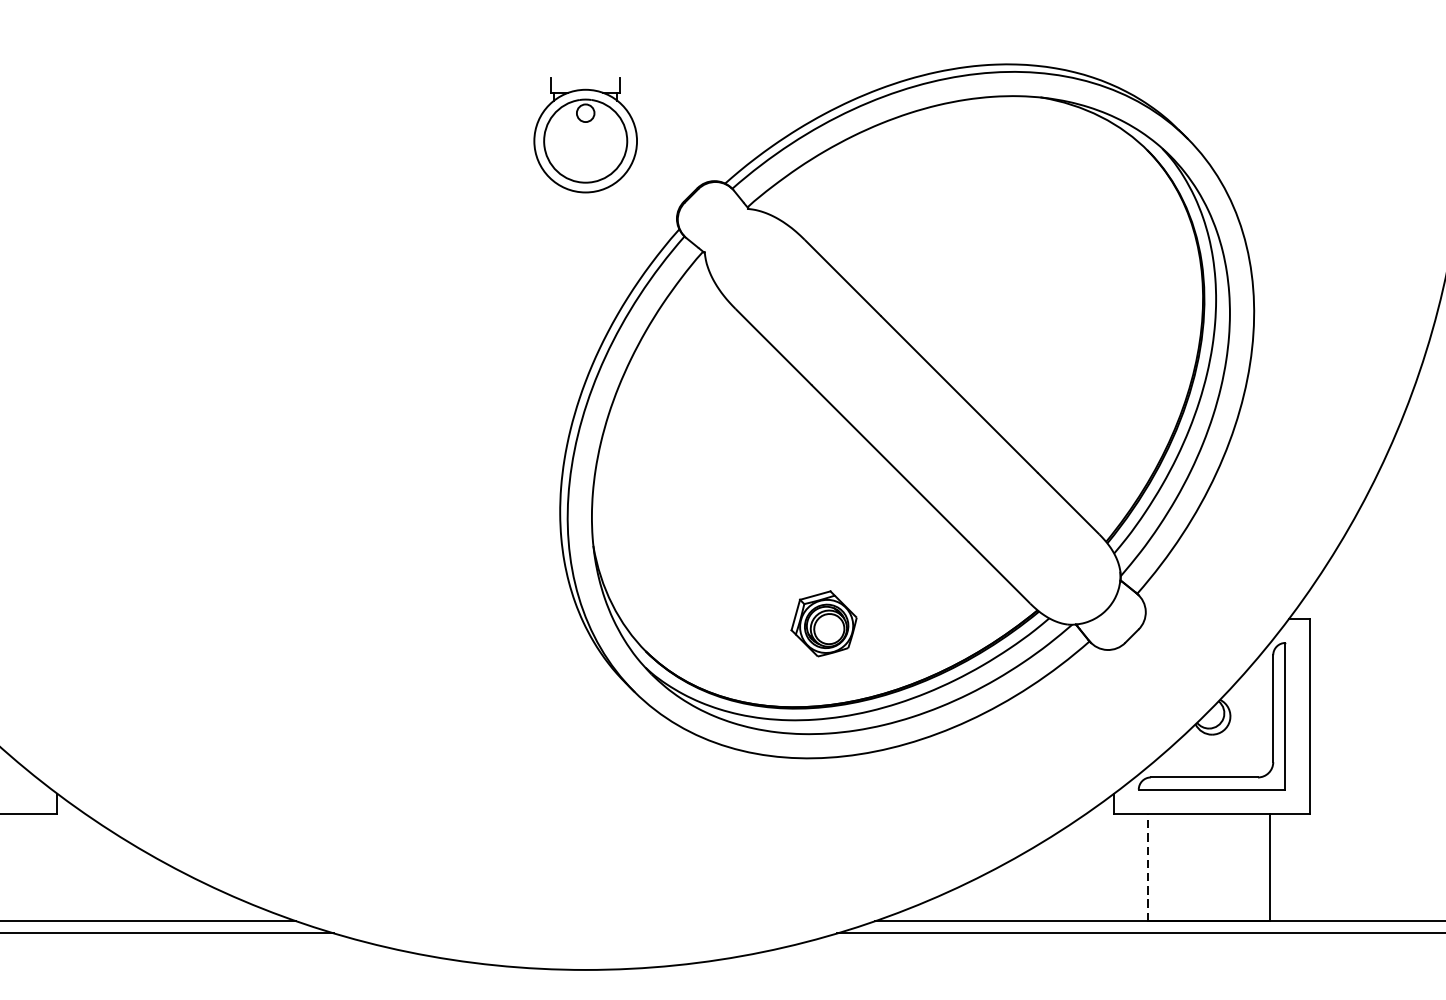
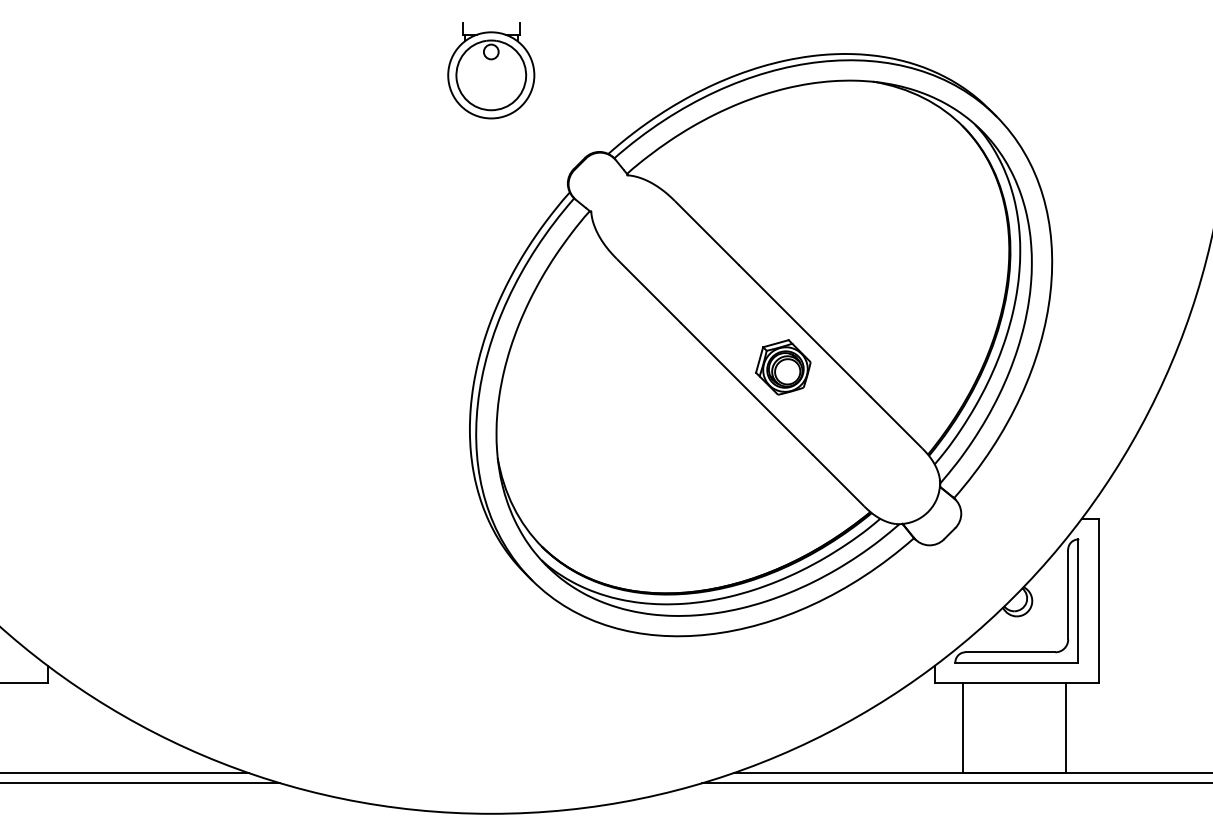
part: (585, 135) -> (491, 70), moved
part: (824, 623) -> (783, 367), moved
line: (1148, 867) -> (963, 727), dashed -> solid

